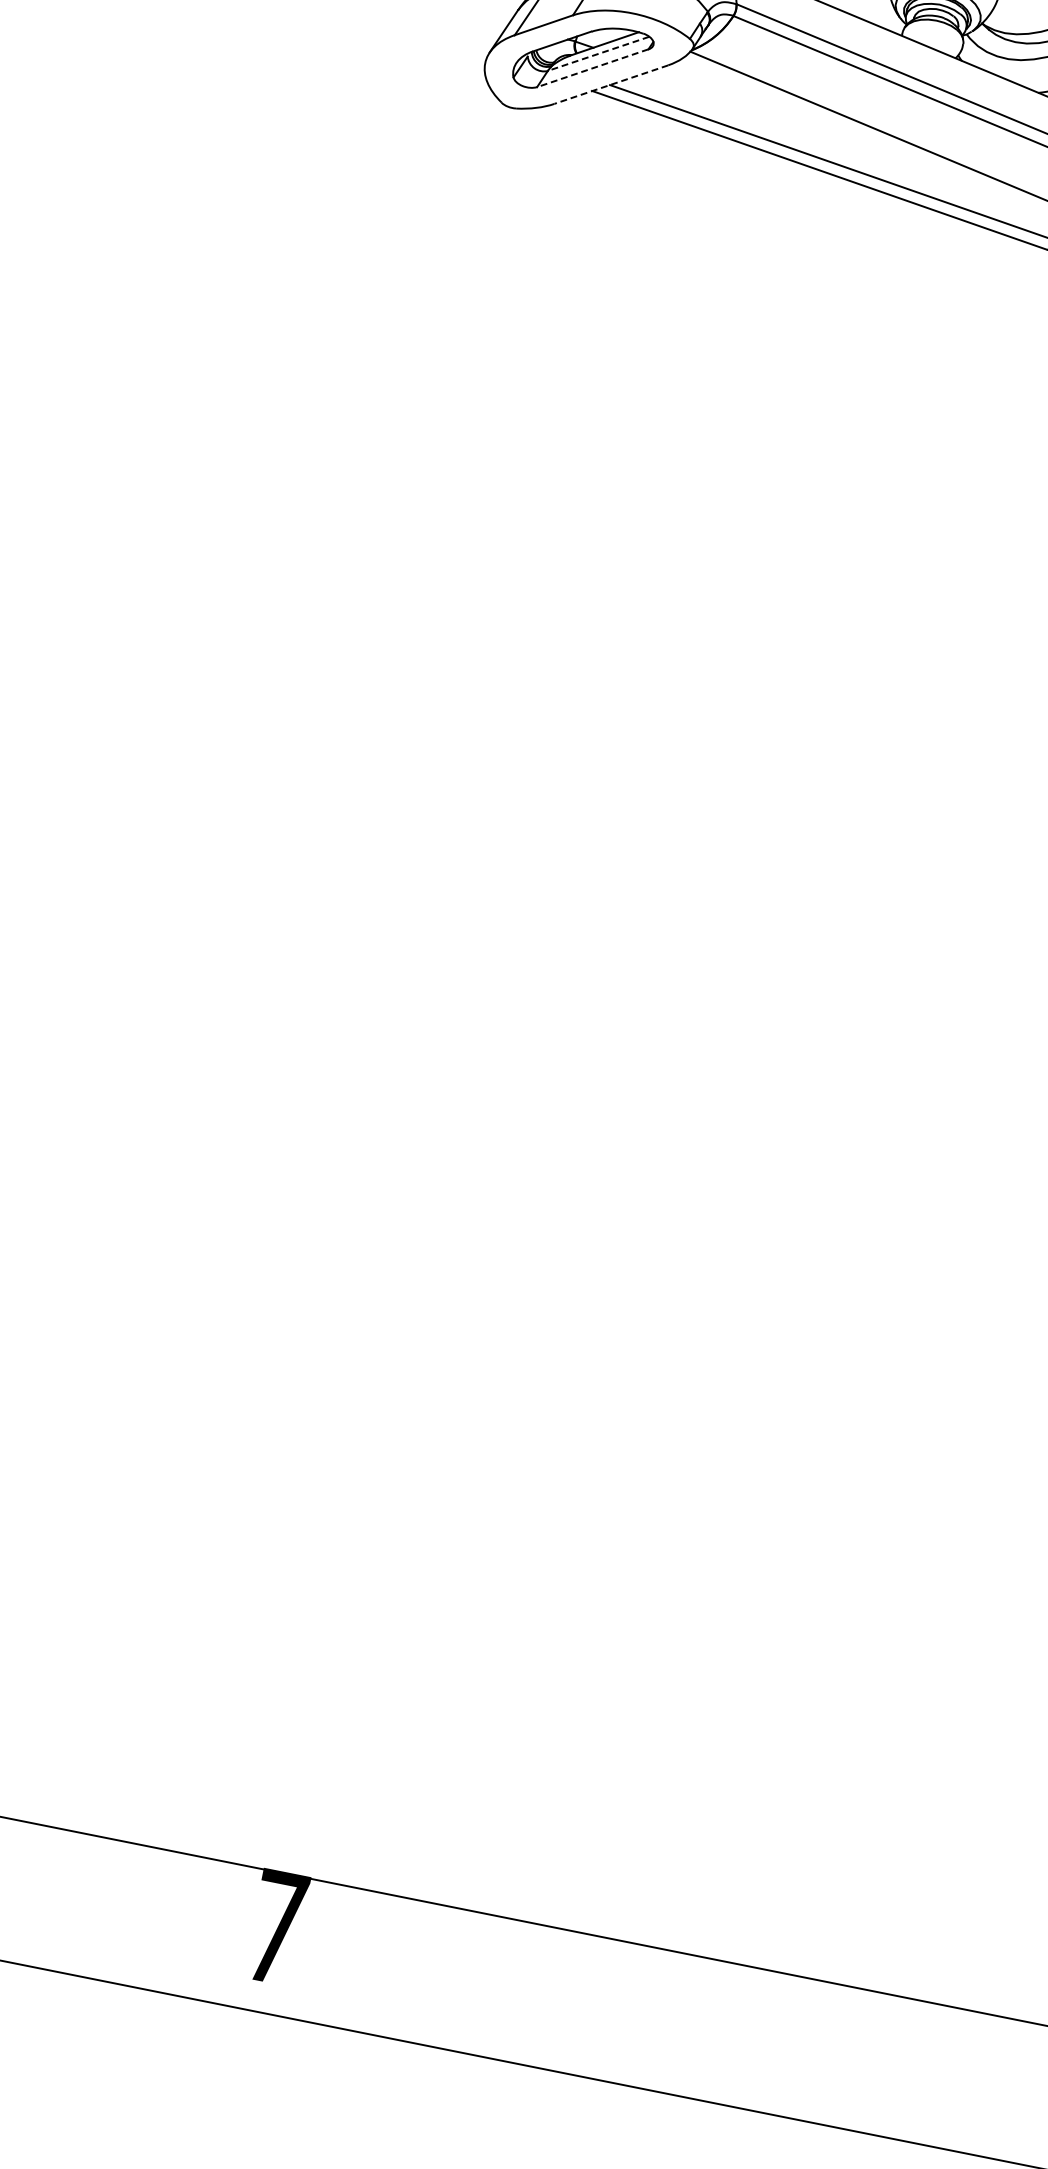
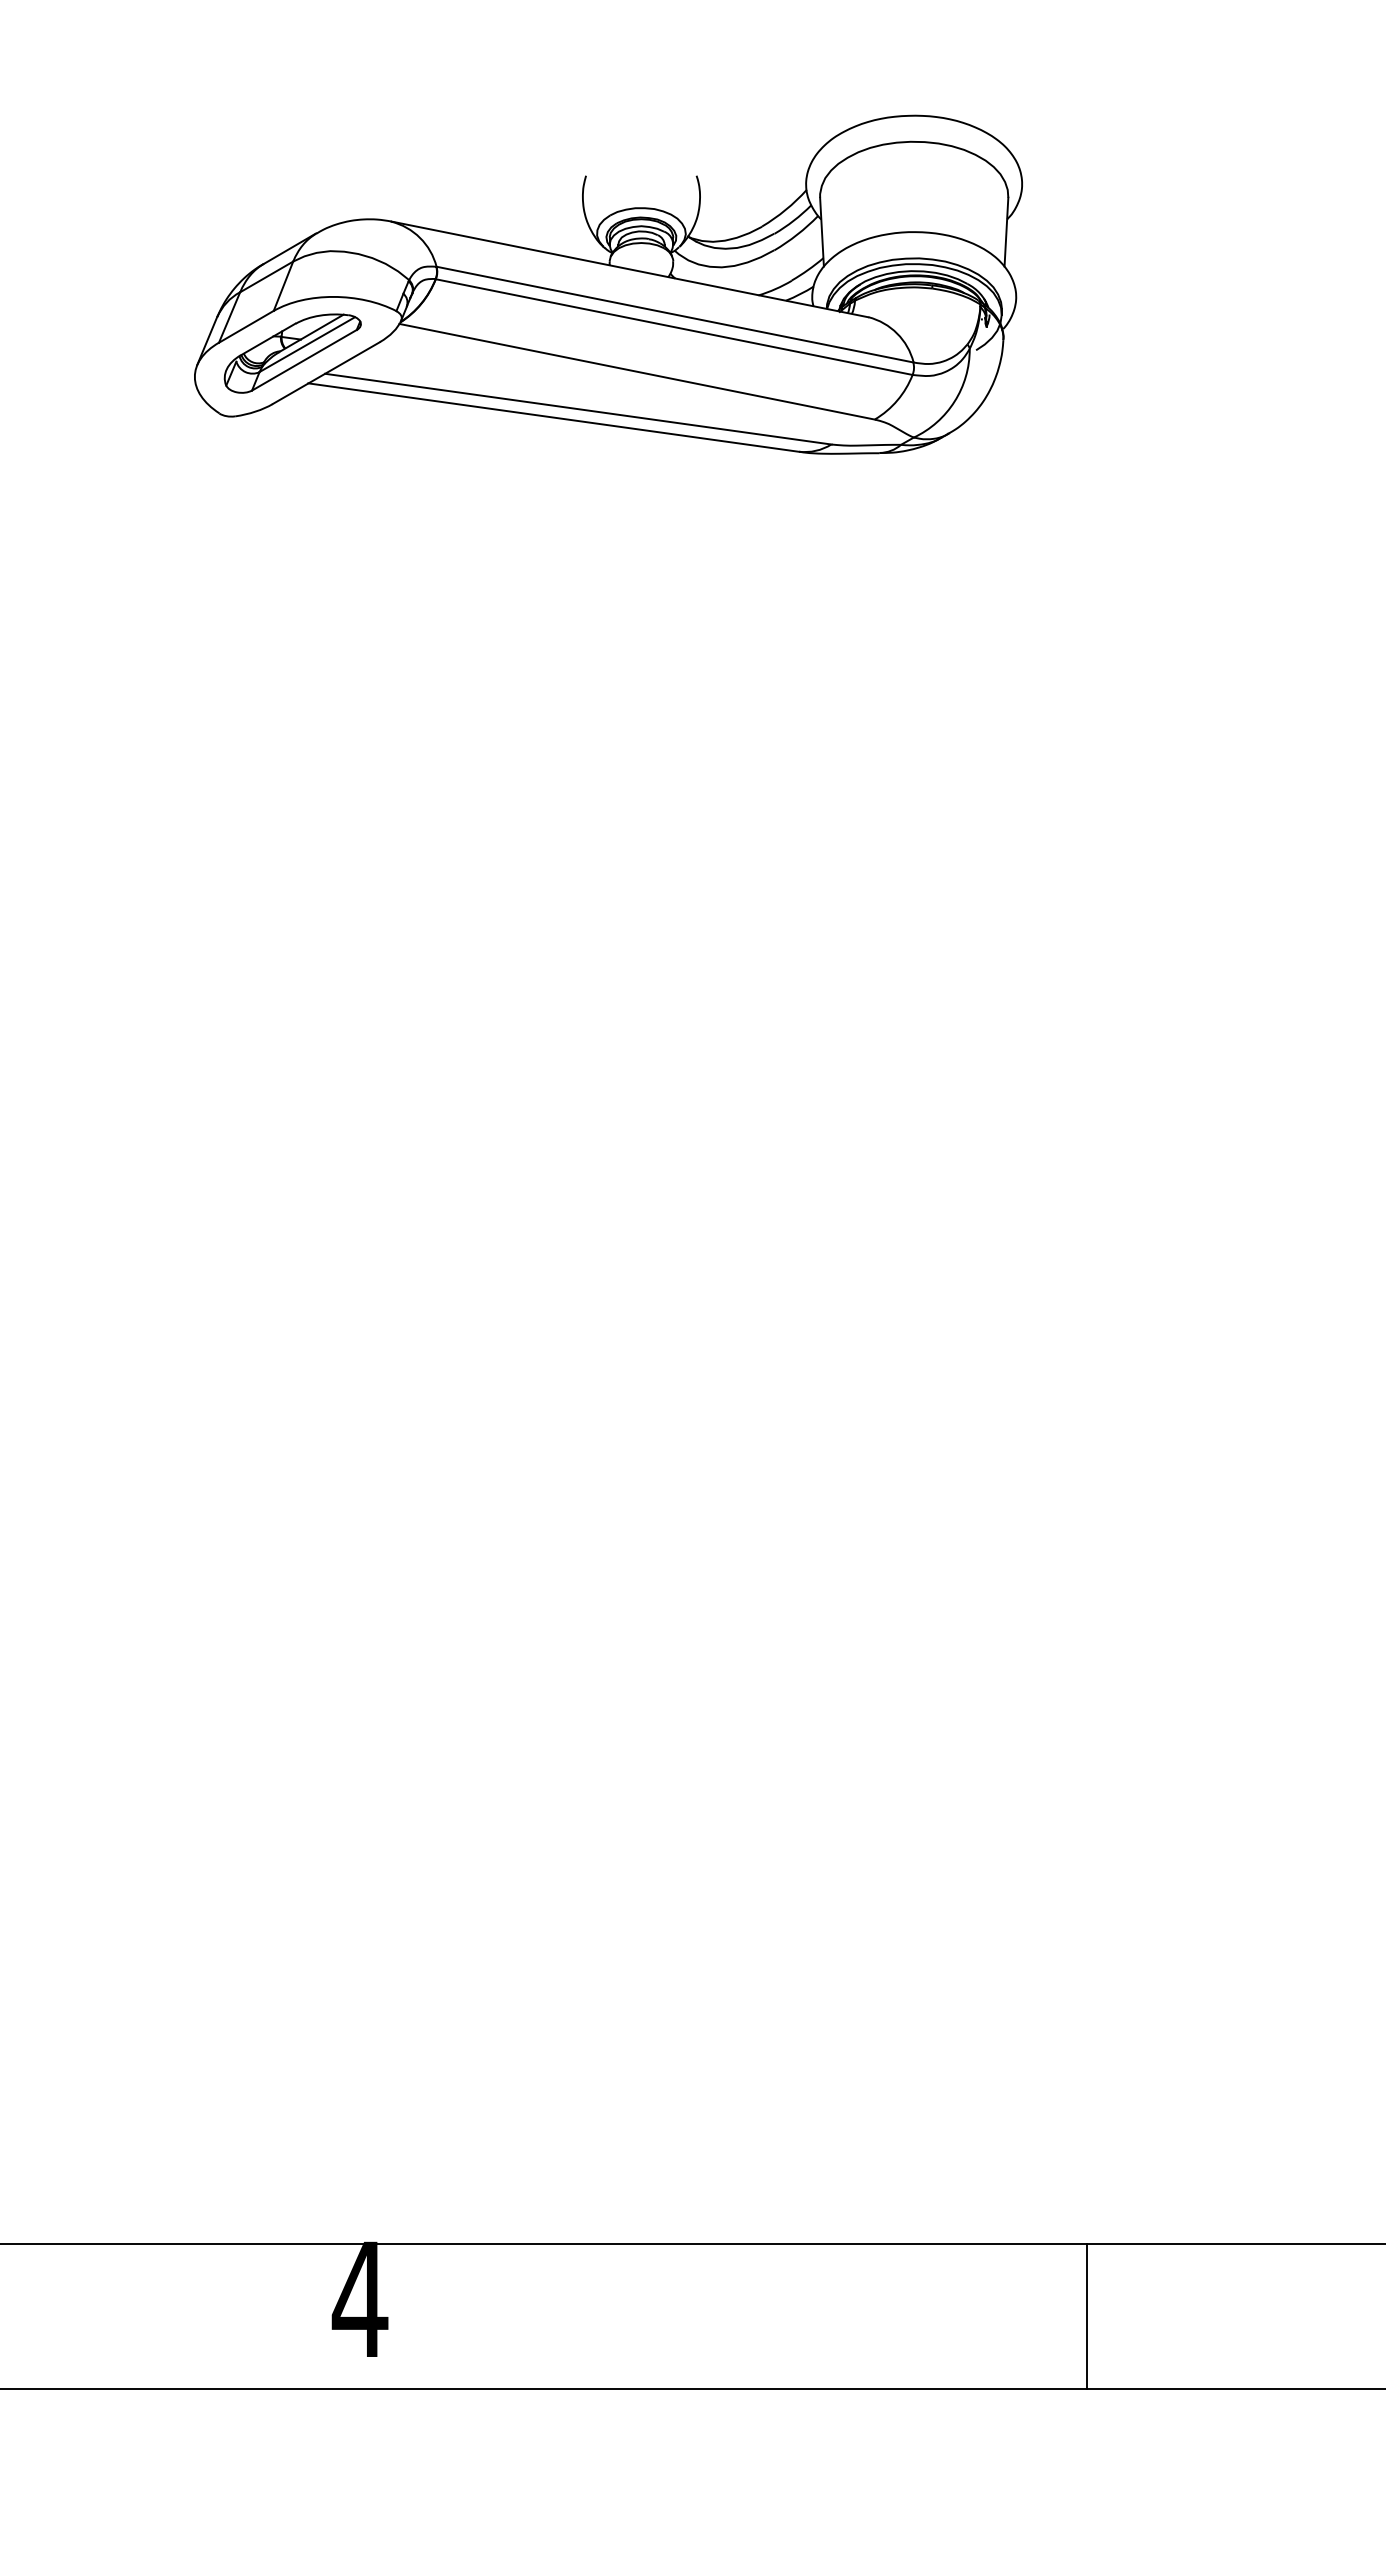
line: (597, 53) -> (306, 344), dashed -> solid
line: (591, 68) -> (303, 360), dashed -> solid
line: (611, 85) -> (326, 373), dashed -> solid
text: (276, 1926) -> (359, 2298), 7 -> 4
line: (965, 2081) -> (1086, 2315), added

